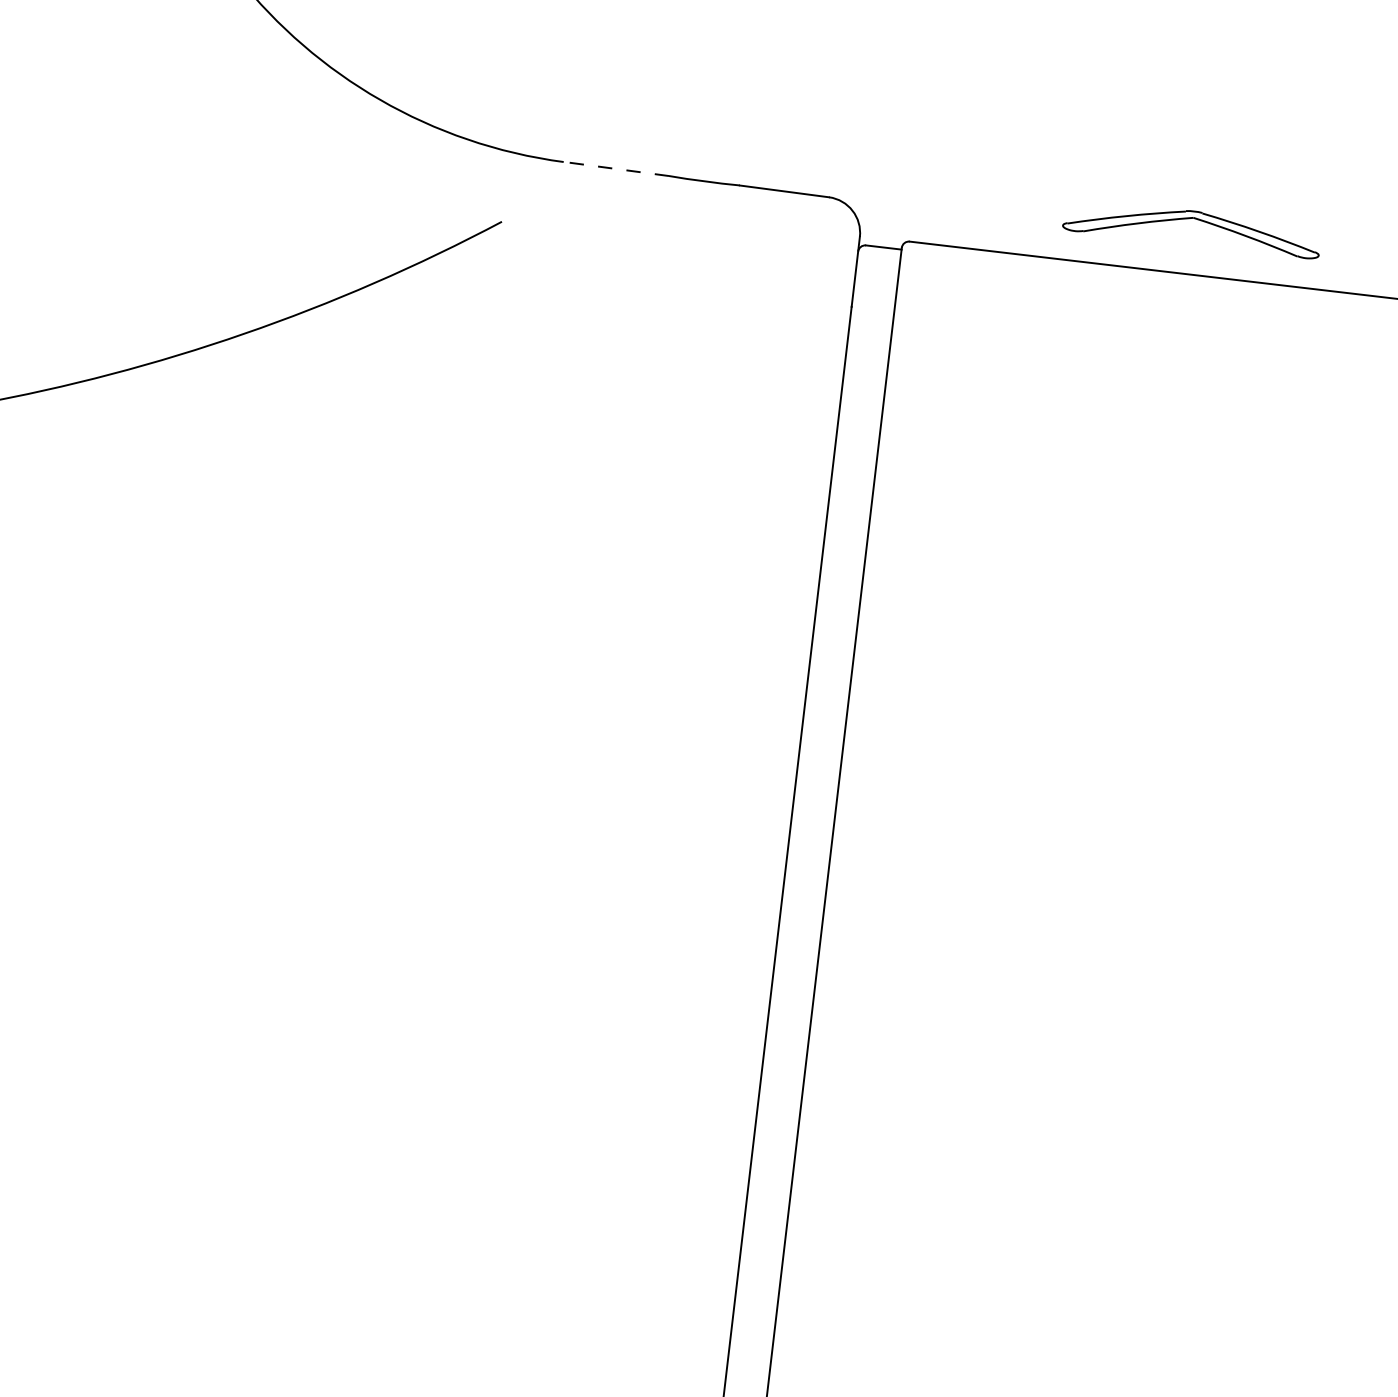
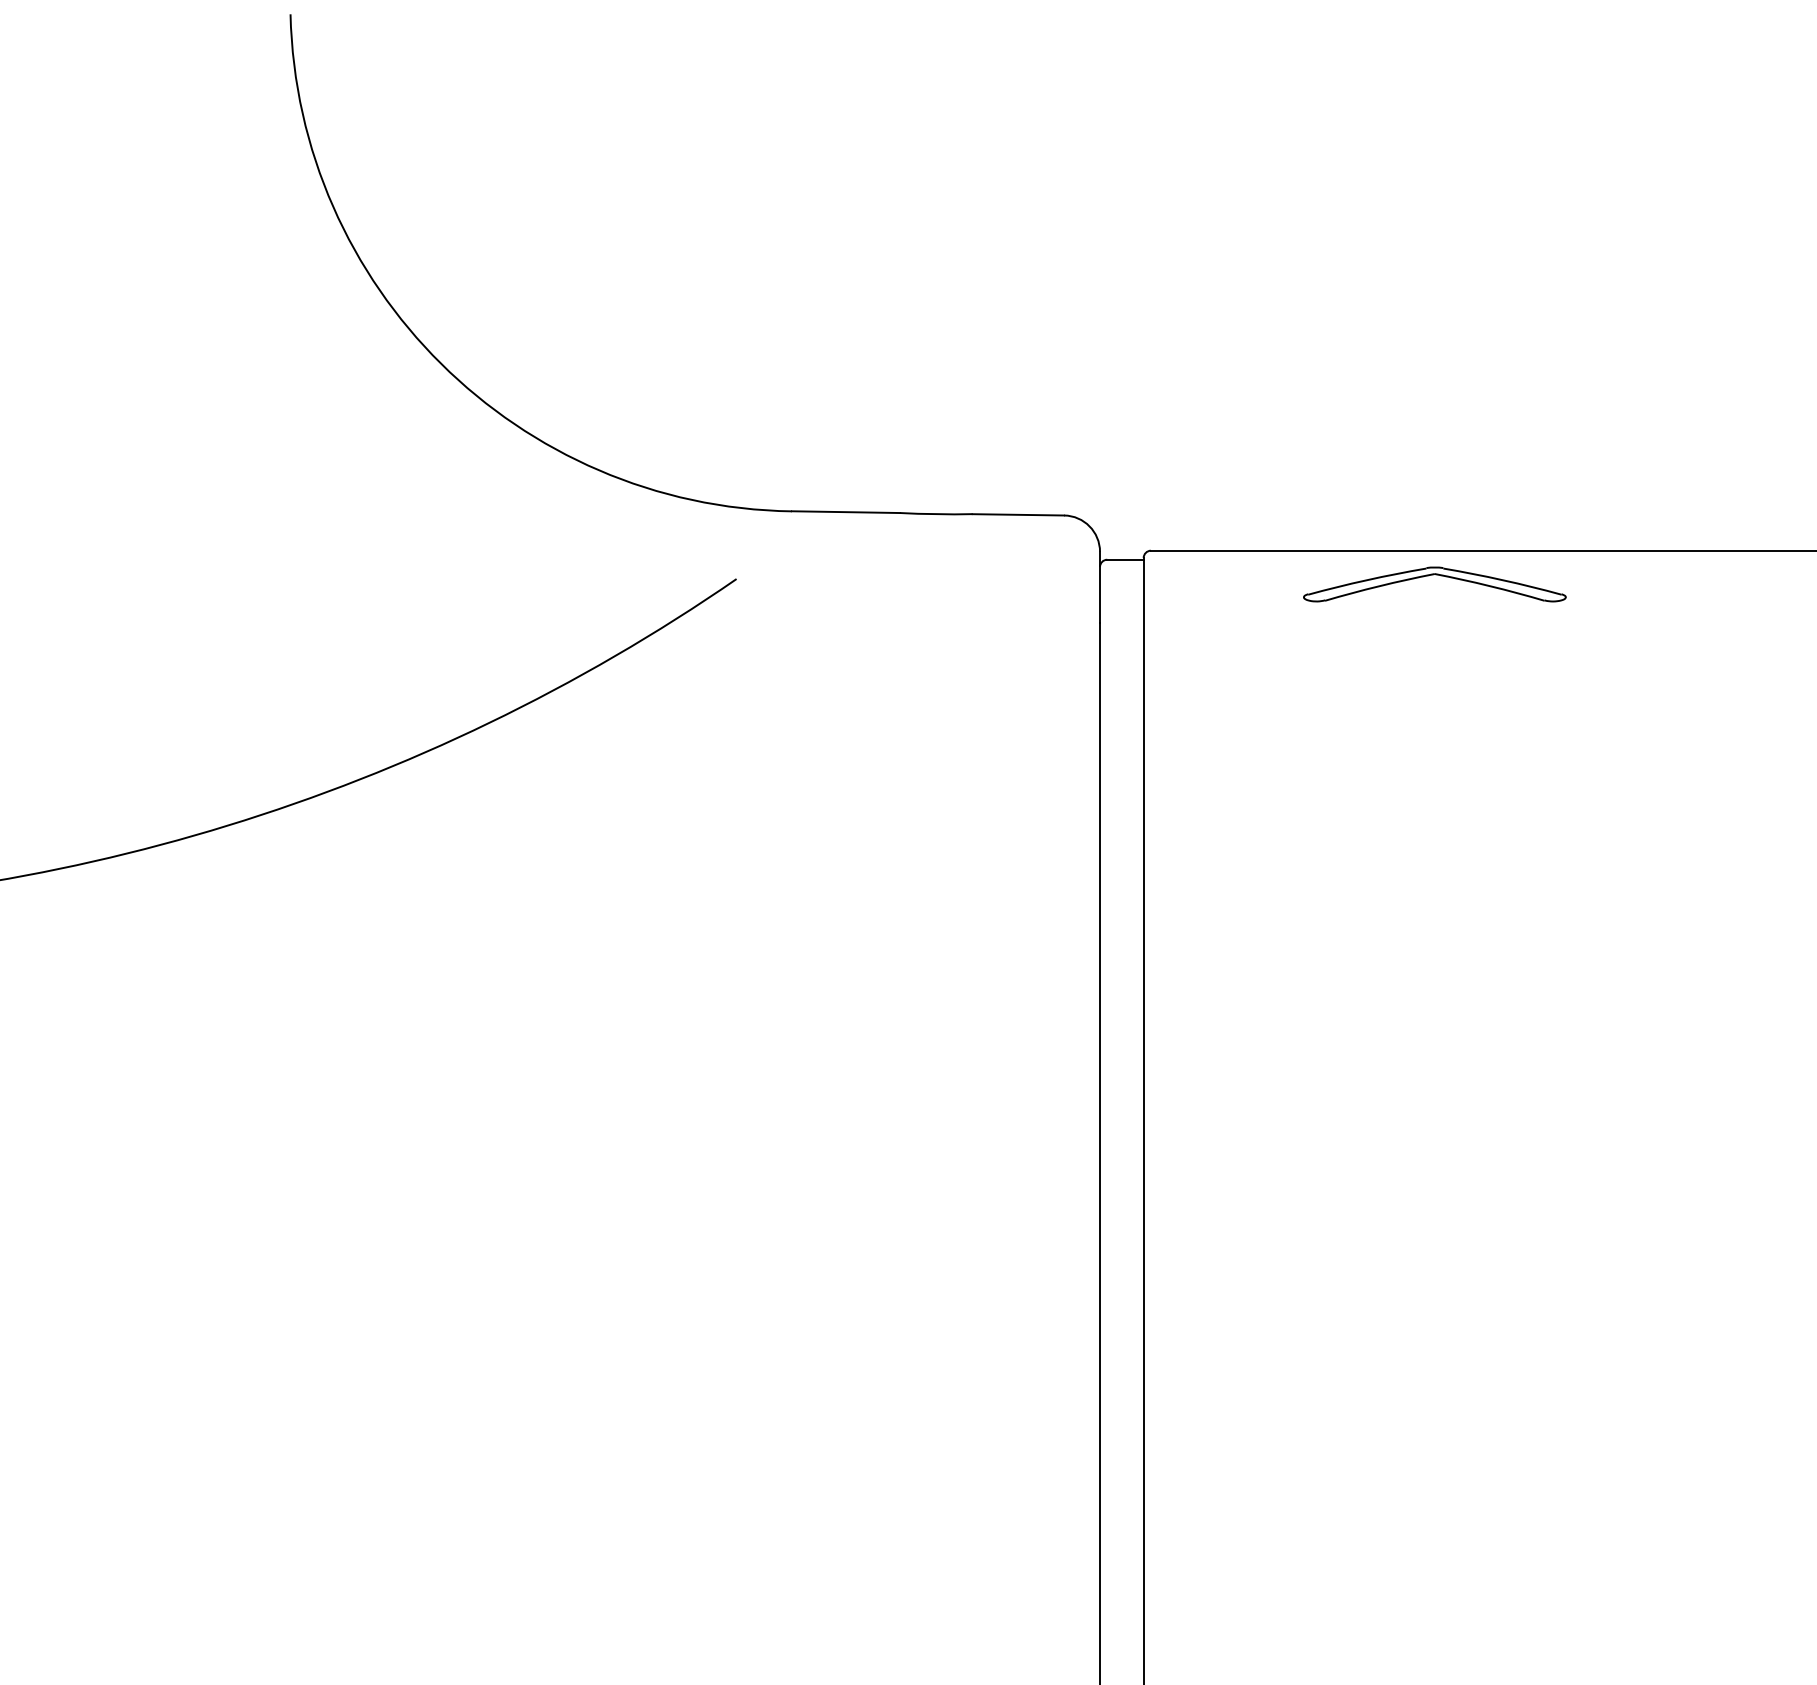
line: (615, 169) -> (845, 512), dashed -> solid
part: (1192, 219) -> (1433, 575), moved

